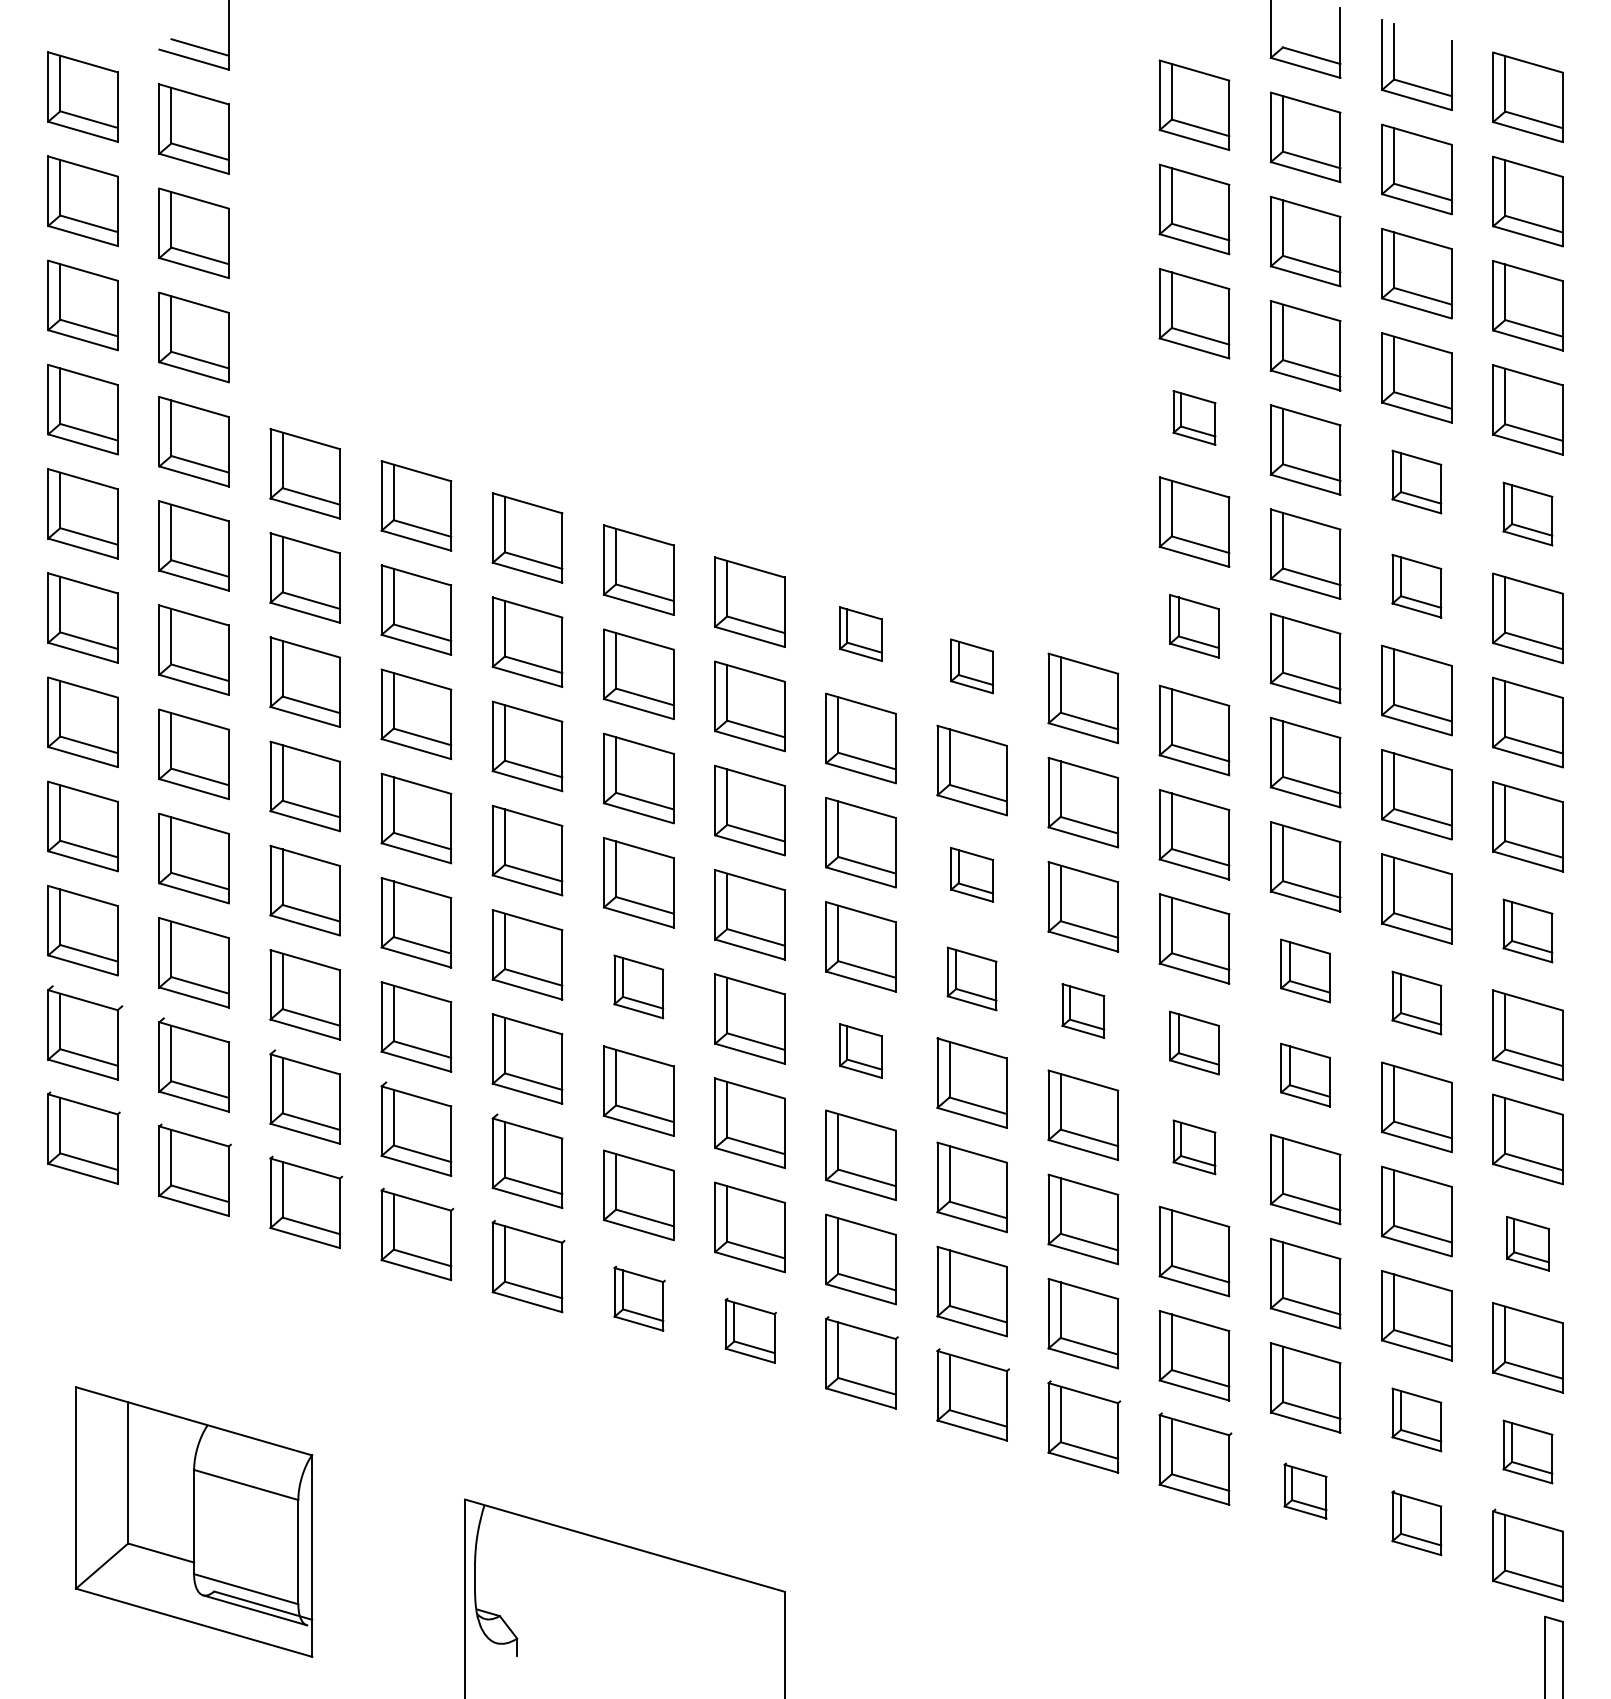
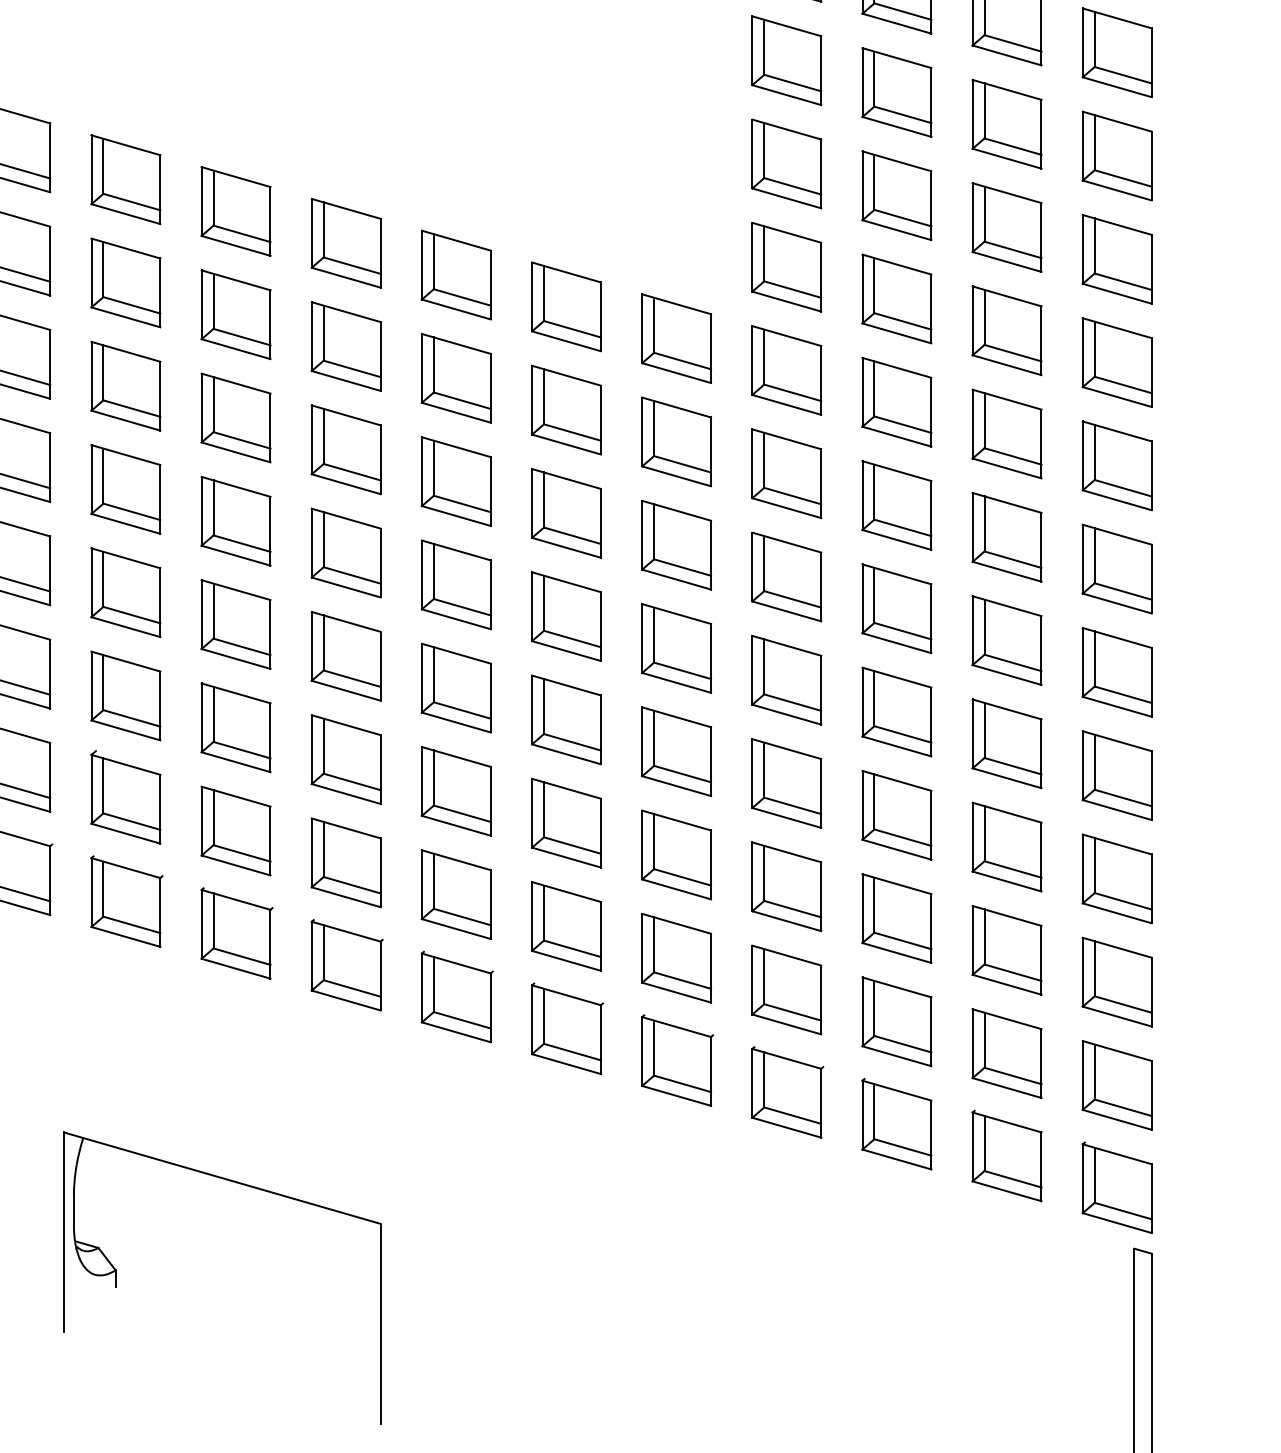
part: (1194, 417) -> (786, 60), size x1.67
part: (1416, 481) -> (1006, 123), size x1.43
part: (1527, 513) -> (1116, 155), size x1.43
part: (1416, 585) -> (1006, 226), size x1.43
part: (1194, 626) -> (786, 267), size x1.43
part: (860, 633) -> (455, 274), size x1.67
part: (971, 666) -> (565, 307), size x1.67
part: (971, 874) -> (565, 513), size x1.67
part: (1527, 930) -> (1116, 568), size x1.43
part: (1305, 970) -> (896, 608), size x1.43
part: (971, 978) -> (565, 616), size x1.43
part: (638, 986) -> (235, 624), size x1.43
part: (1416, 1002) -> (1006, 639), size x1.43
part: (1083, 1010) -> (676, 647), size x1.67
part: (1194, 1042) -> (786, 679), size x1.43
part: (860, 1050) -> (455, 687), size x1.67
part: (1305, 1074) -> (896, 711), size x1.43
part: (1194, 1147) -> (786, 783), size x1.67
part: (1527, 1243) -> (1116, 878), size x1.67
part: (639, 1298) -> (236, 933), size x1.43
part: (750, 1330) -> (346, 964), size x1.43
part: (1416, 1419) -> (1006, 1053), size x1.43
part: (1527, 1451) -> (1116, 1084), size x1.43
part: (1305, 1490) -> (896, 1123), size x1.67
part: (1416, 1522) -> (1006, 1155), size x1.43

